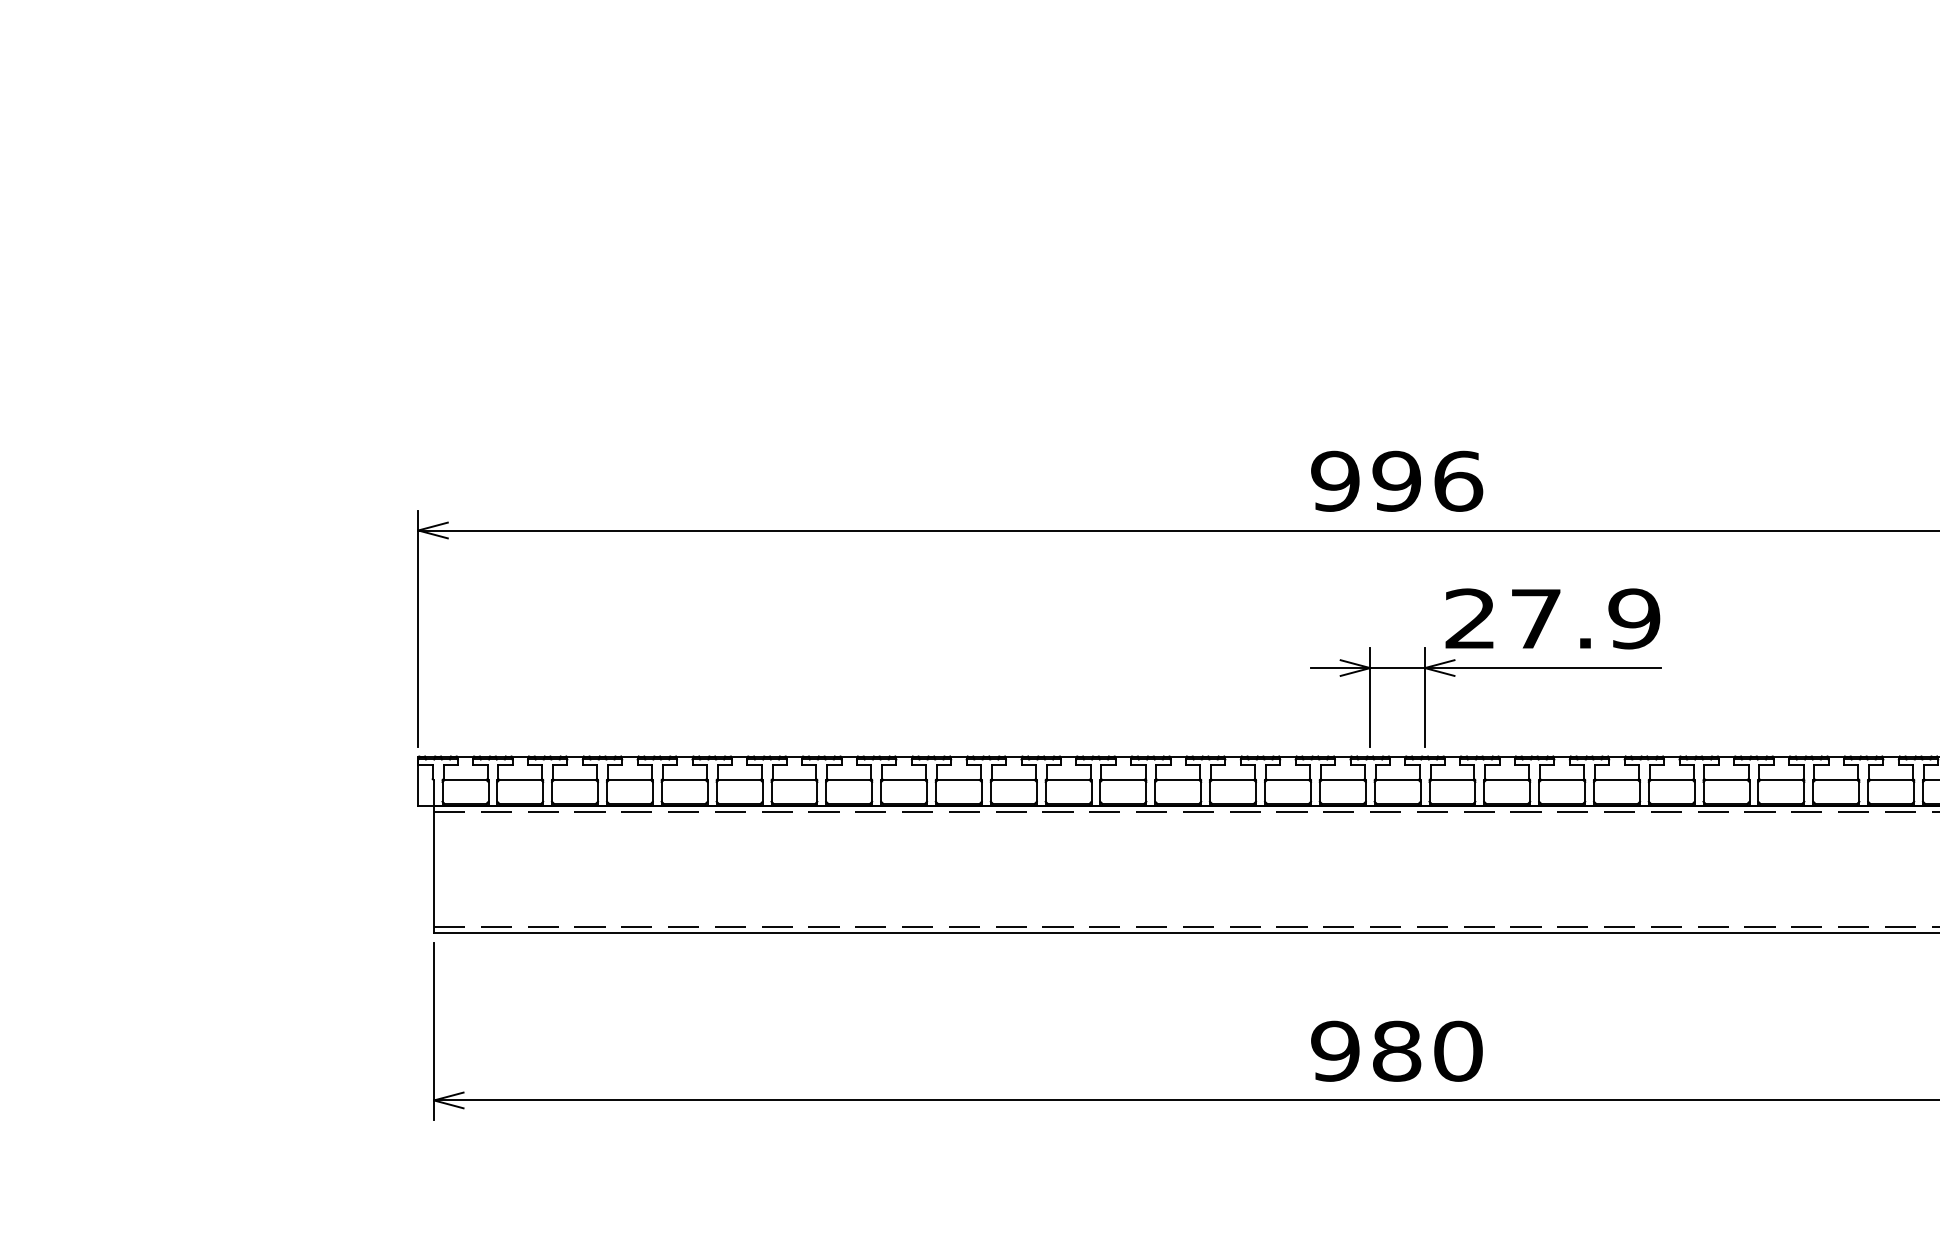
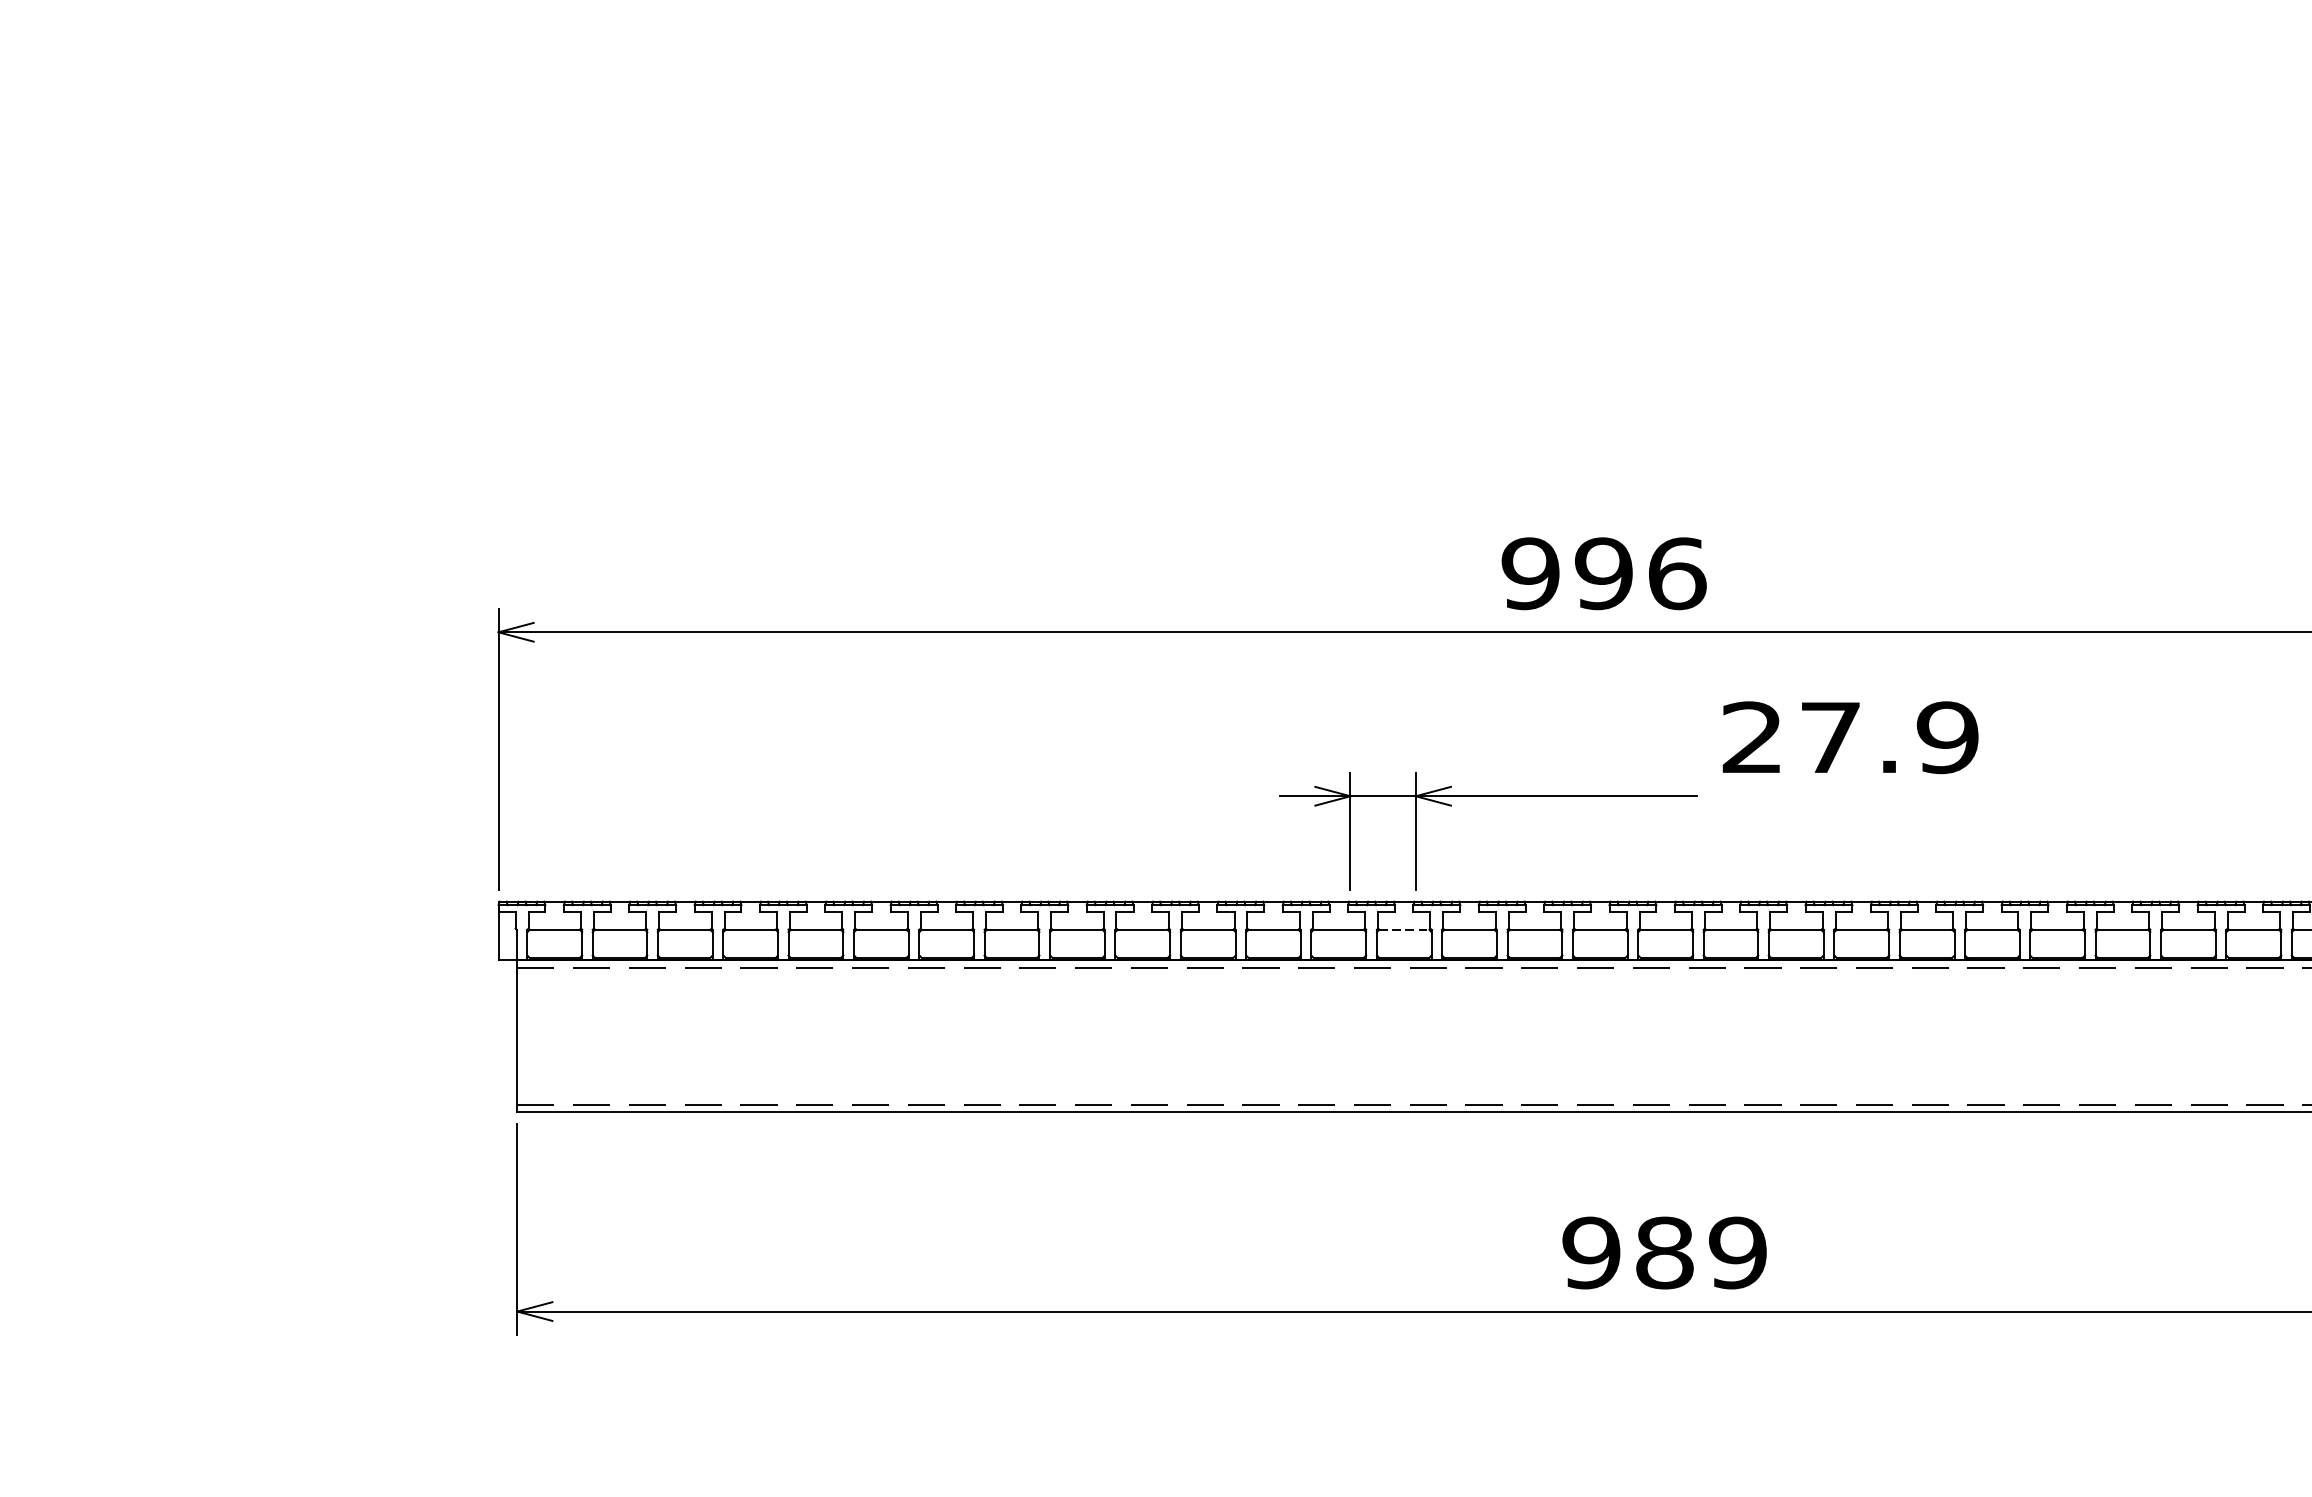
text: (1397, 480) -> (1604, 572), moved
part: (1485, 668) -> (1487, 796), moved
line: (1178, 780) -> (1404, 930), solid -> dashed
text: (1458, 1050) -> (1738, 1252), 980 -> 989

